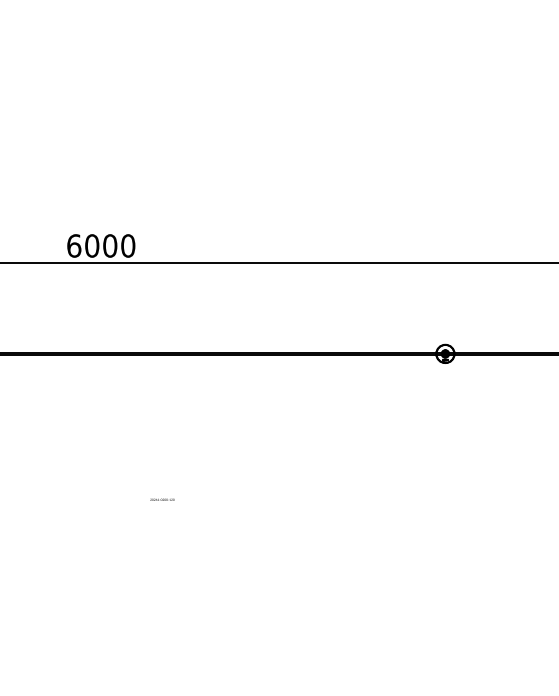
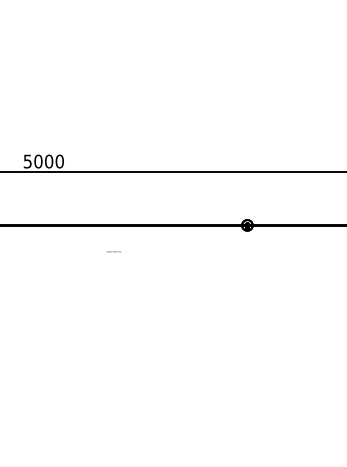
text: (73, 245) -> (27, 161), 6000 -> 5000
text: (163, 499) -> (114, 251), moved

